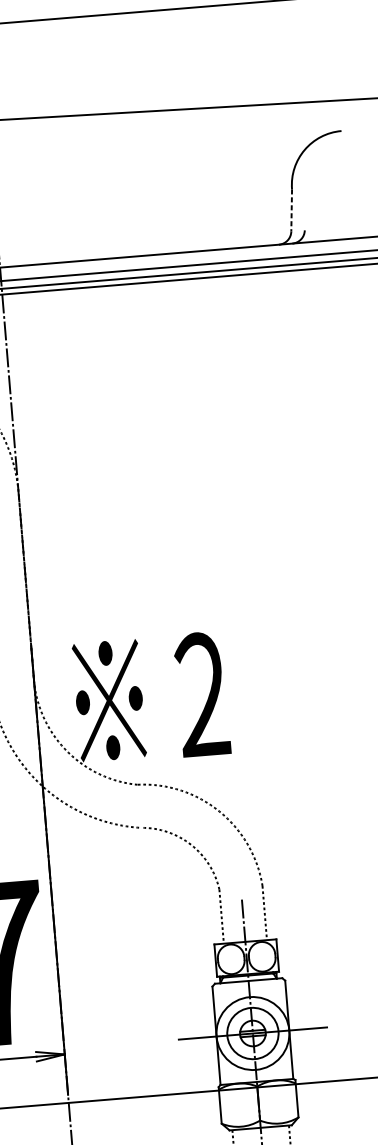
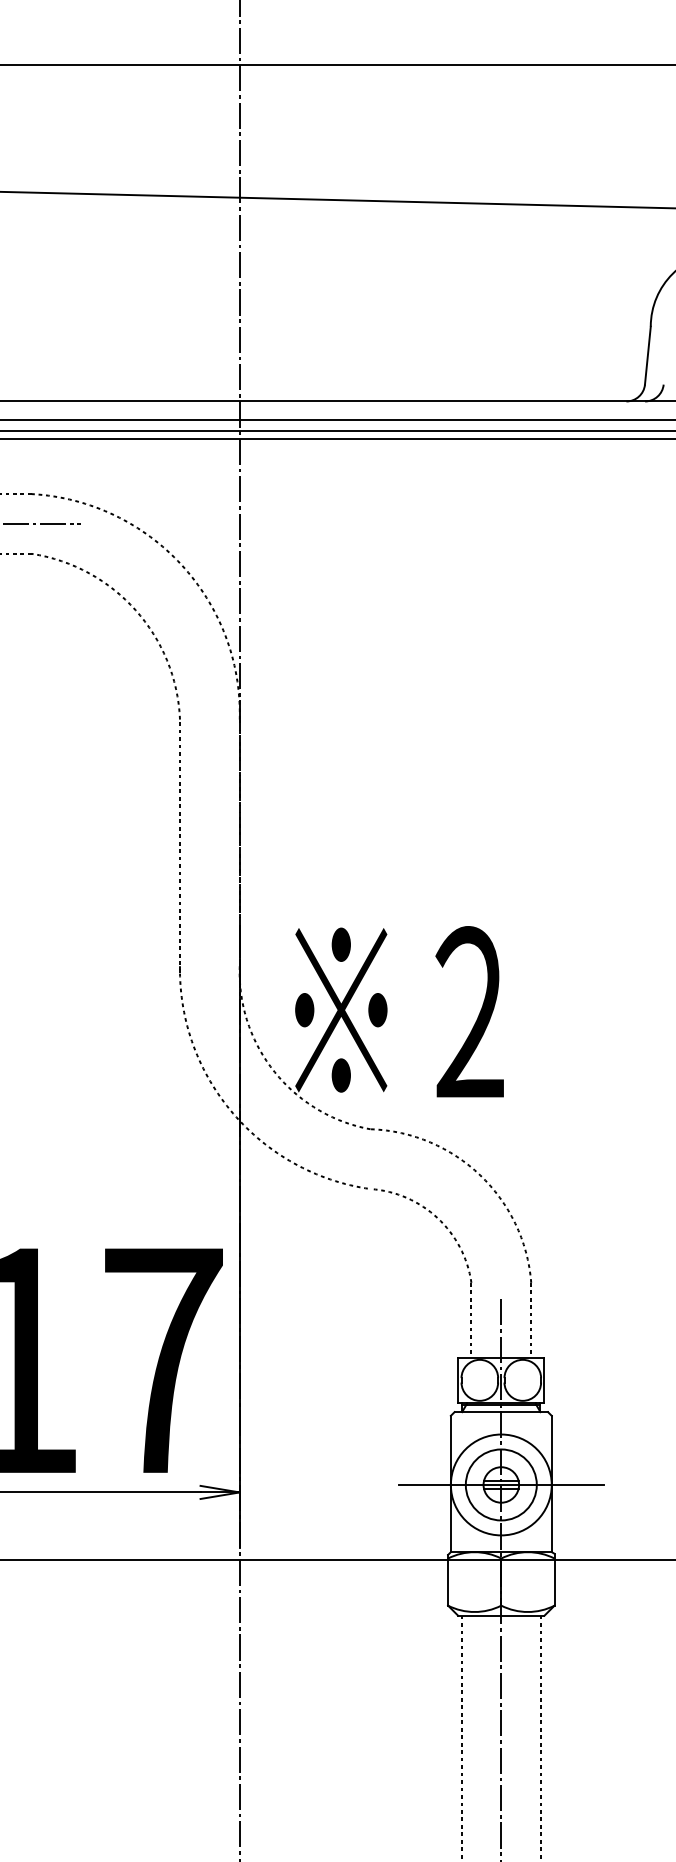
line: (291, 211) -> (647, 356), dashed -> solid

